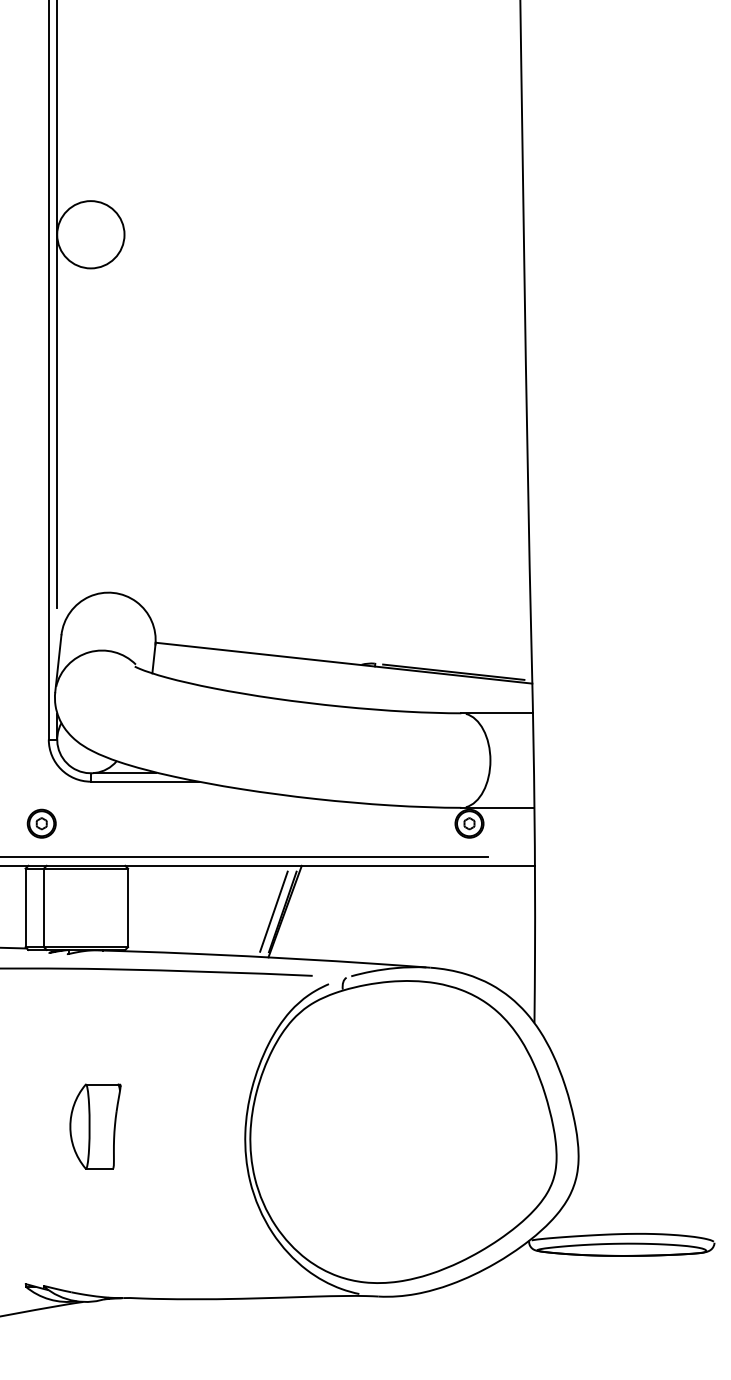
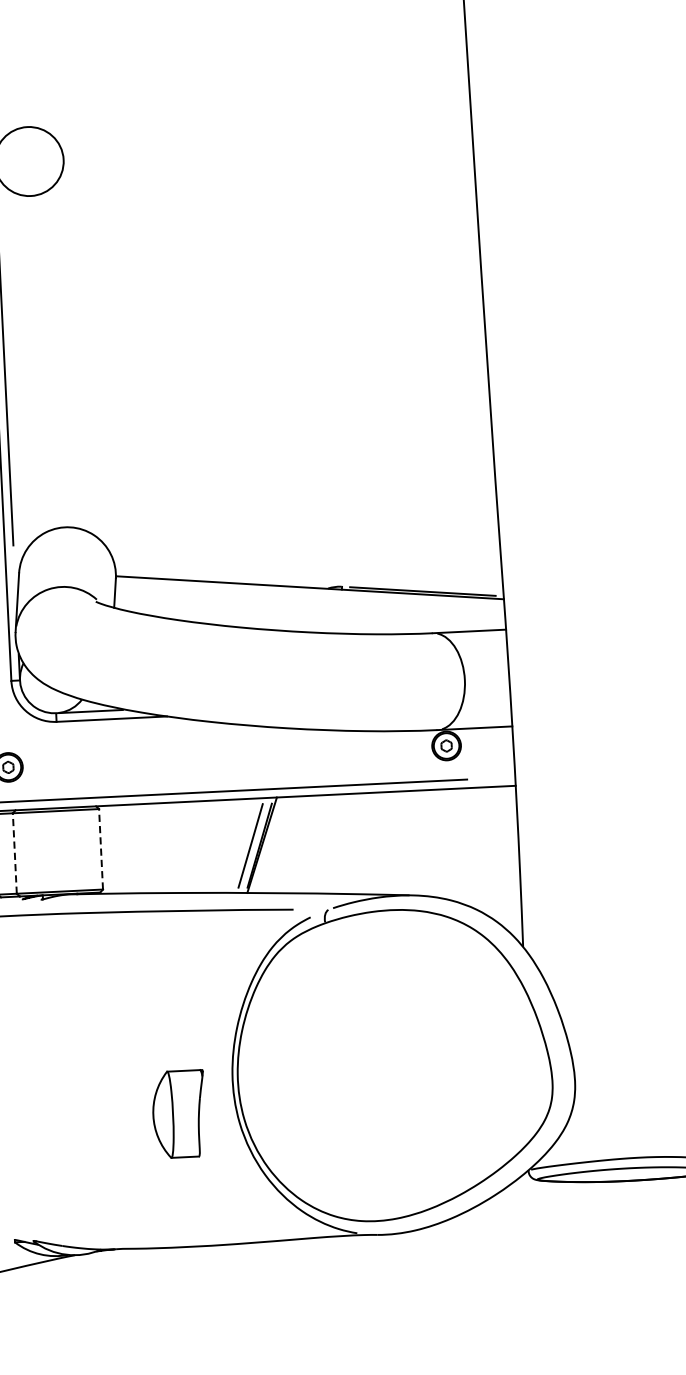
line: (43, 907) -> (14, 853), solid -> dashed
line: (128, 907) -> (101, 848), solid -> dashed
part: (95, 1126) -> (179, 1114), moved

